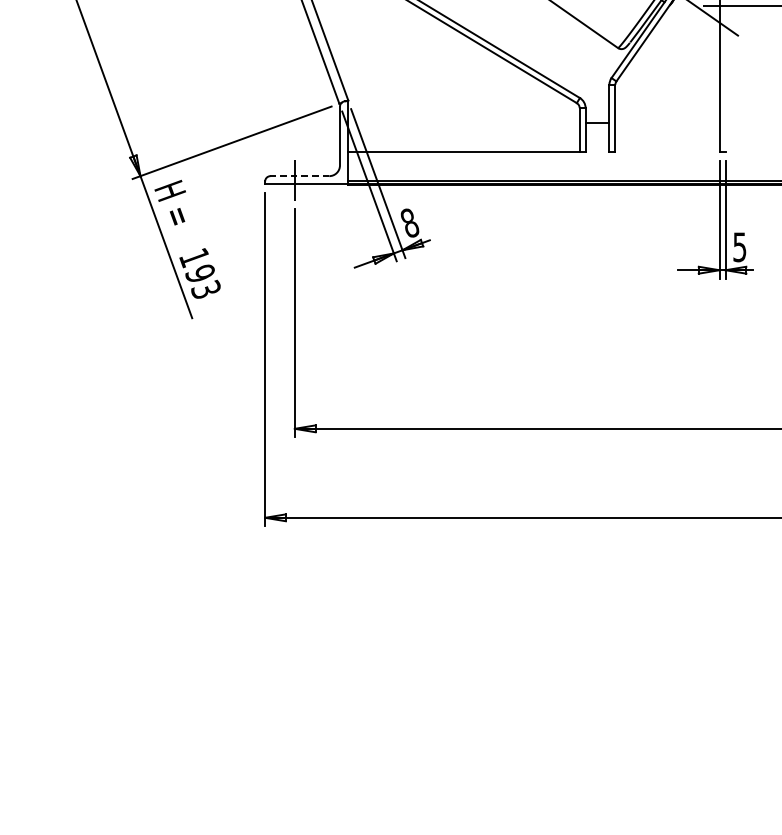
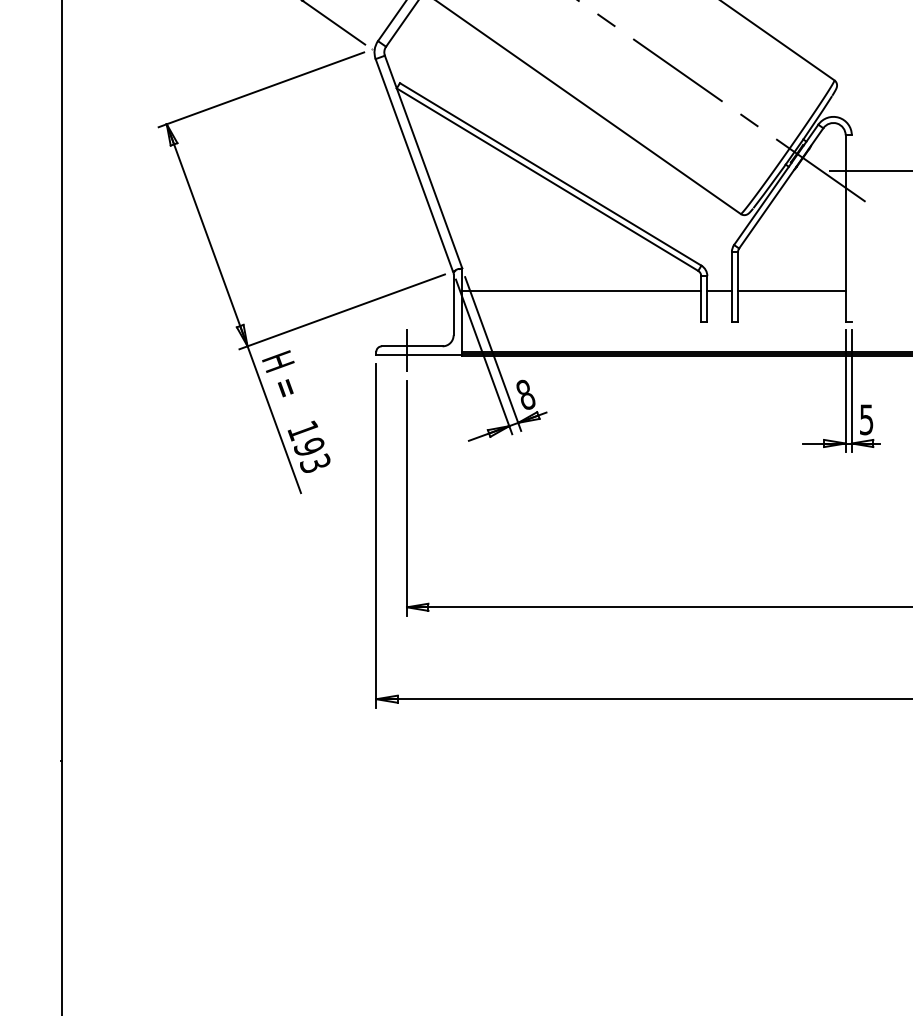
line: (667, 123) -> (791, 291), added
line: (463, 152) -> (581, 291), moved
line: (299, 176) -> (411, 346), dashed -> solid

